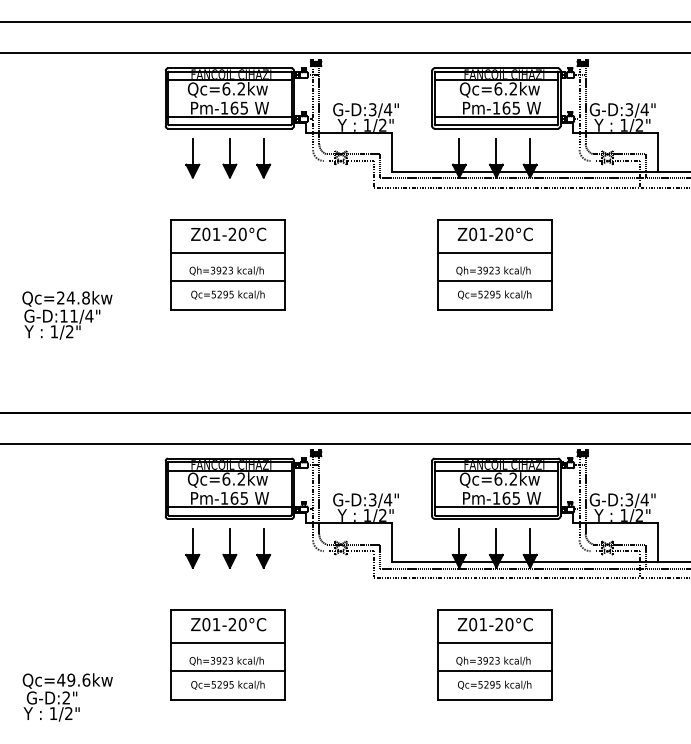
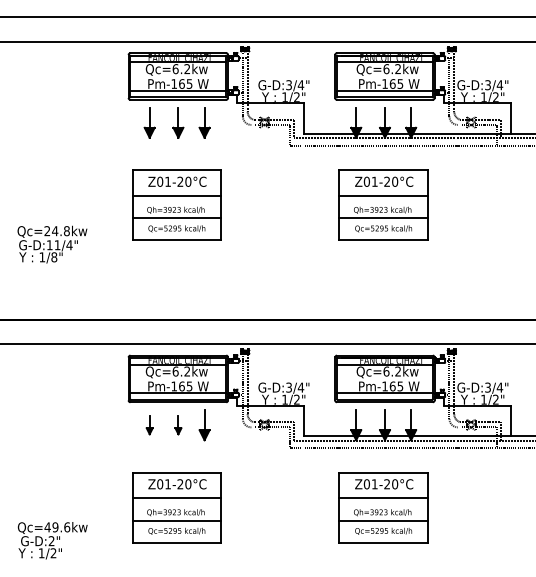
text: (69, 331) -> (54, 257), 1/2" -> 1/8"
part: (192, 548) -> (149, 425), size x0.6
part: (229, 548) -> (178, 425), size x0.6

